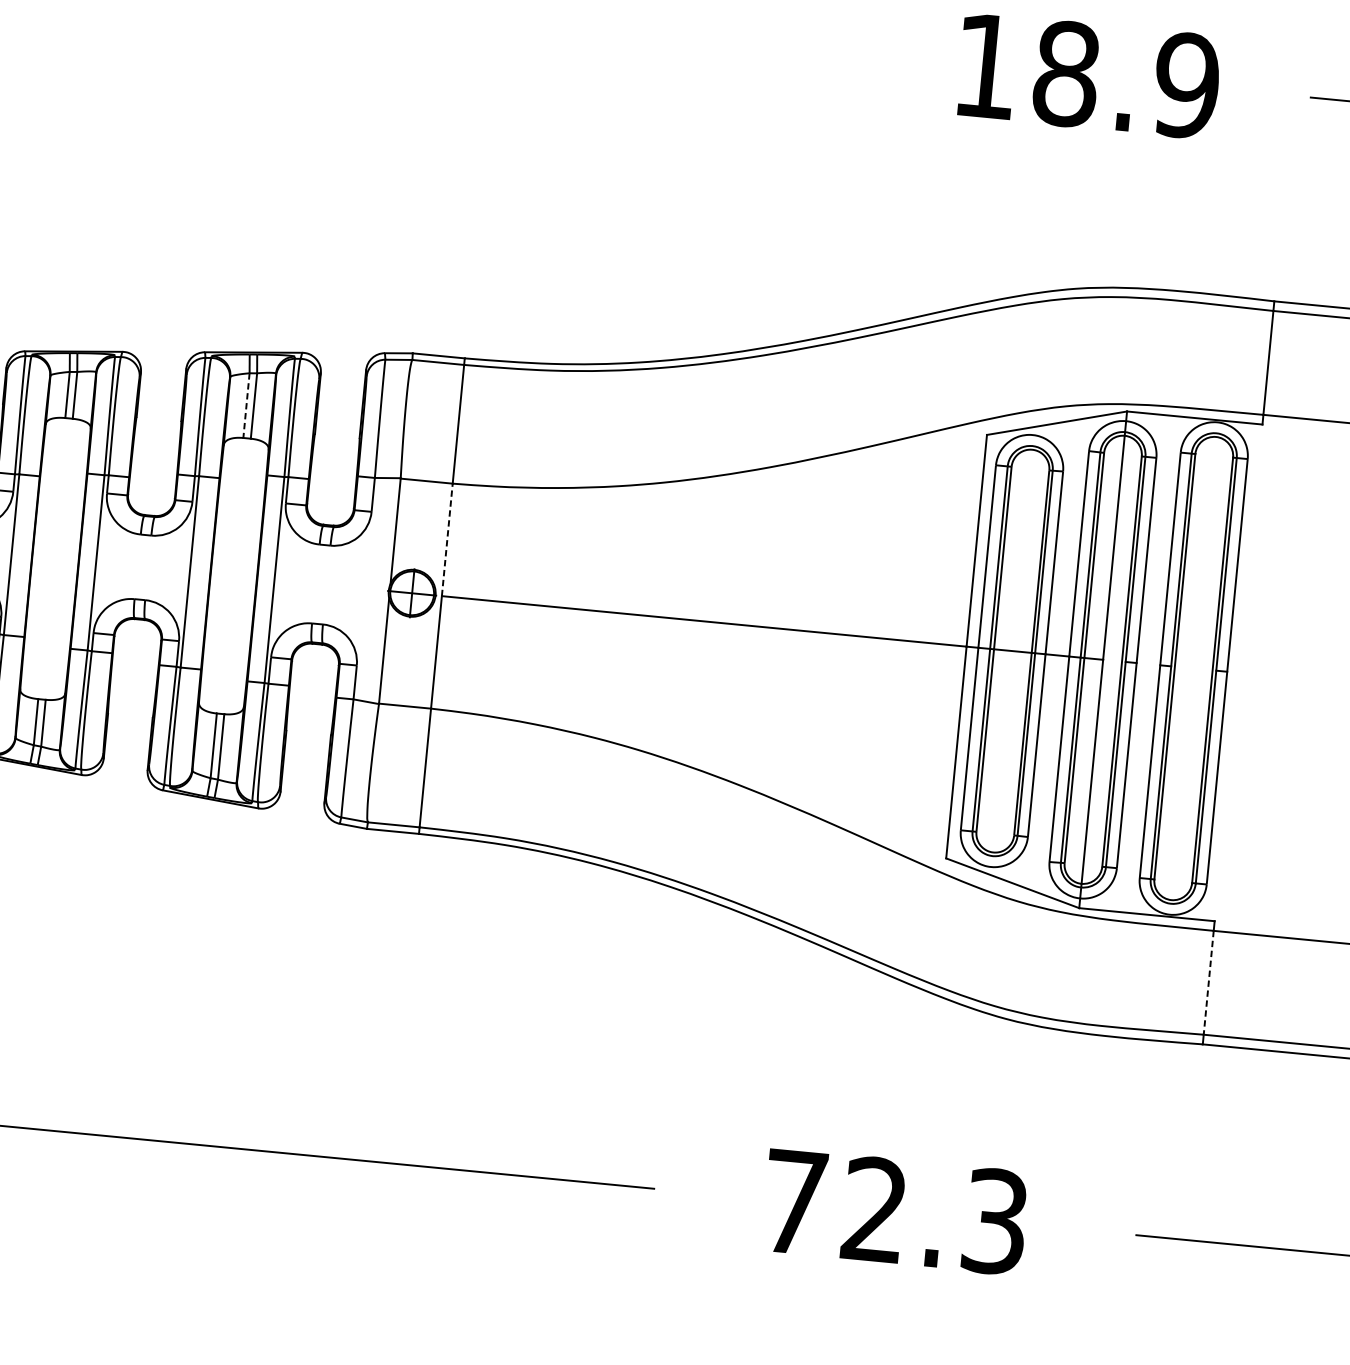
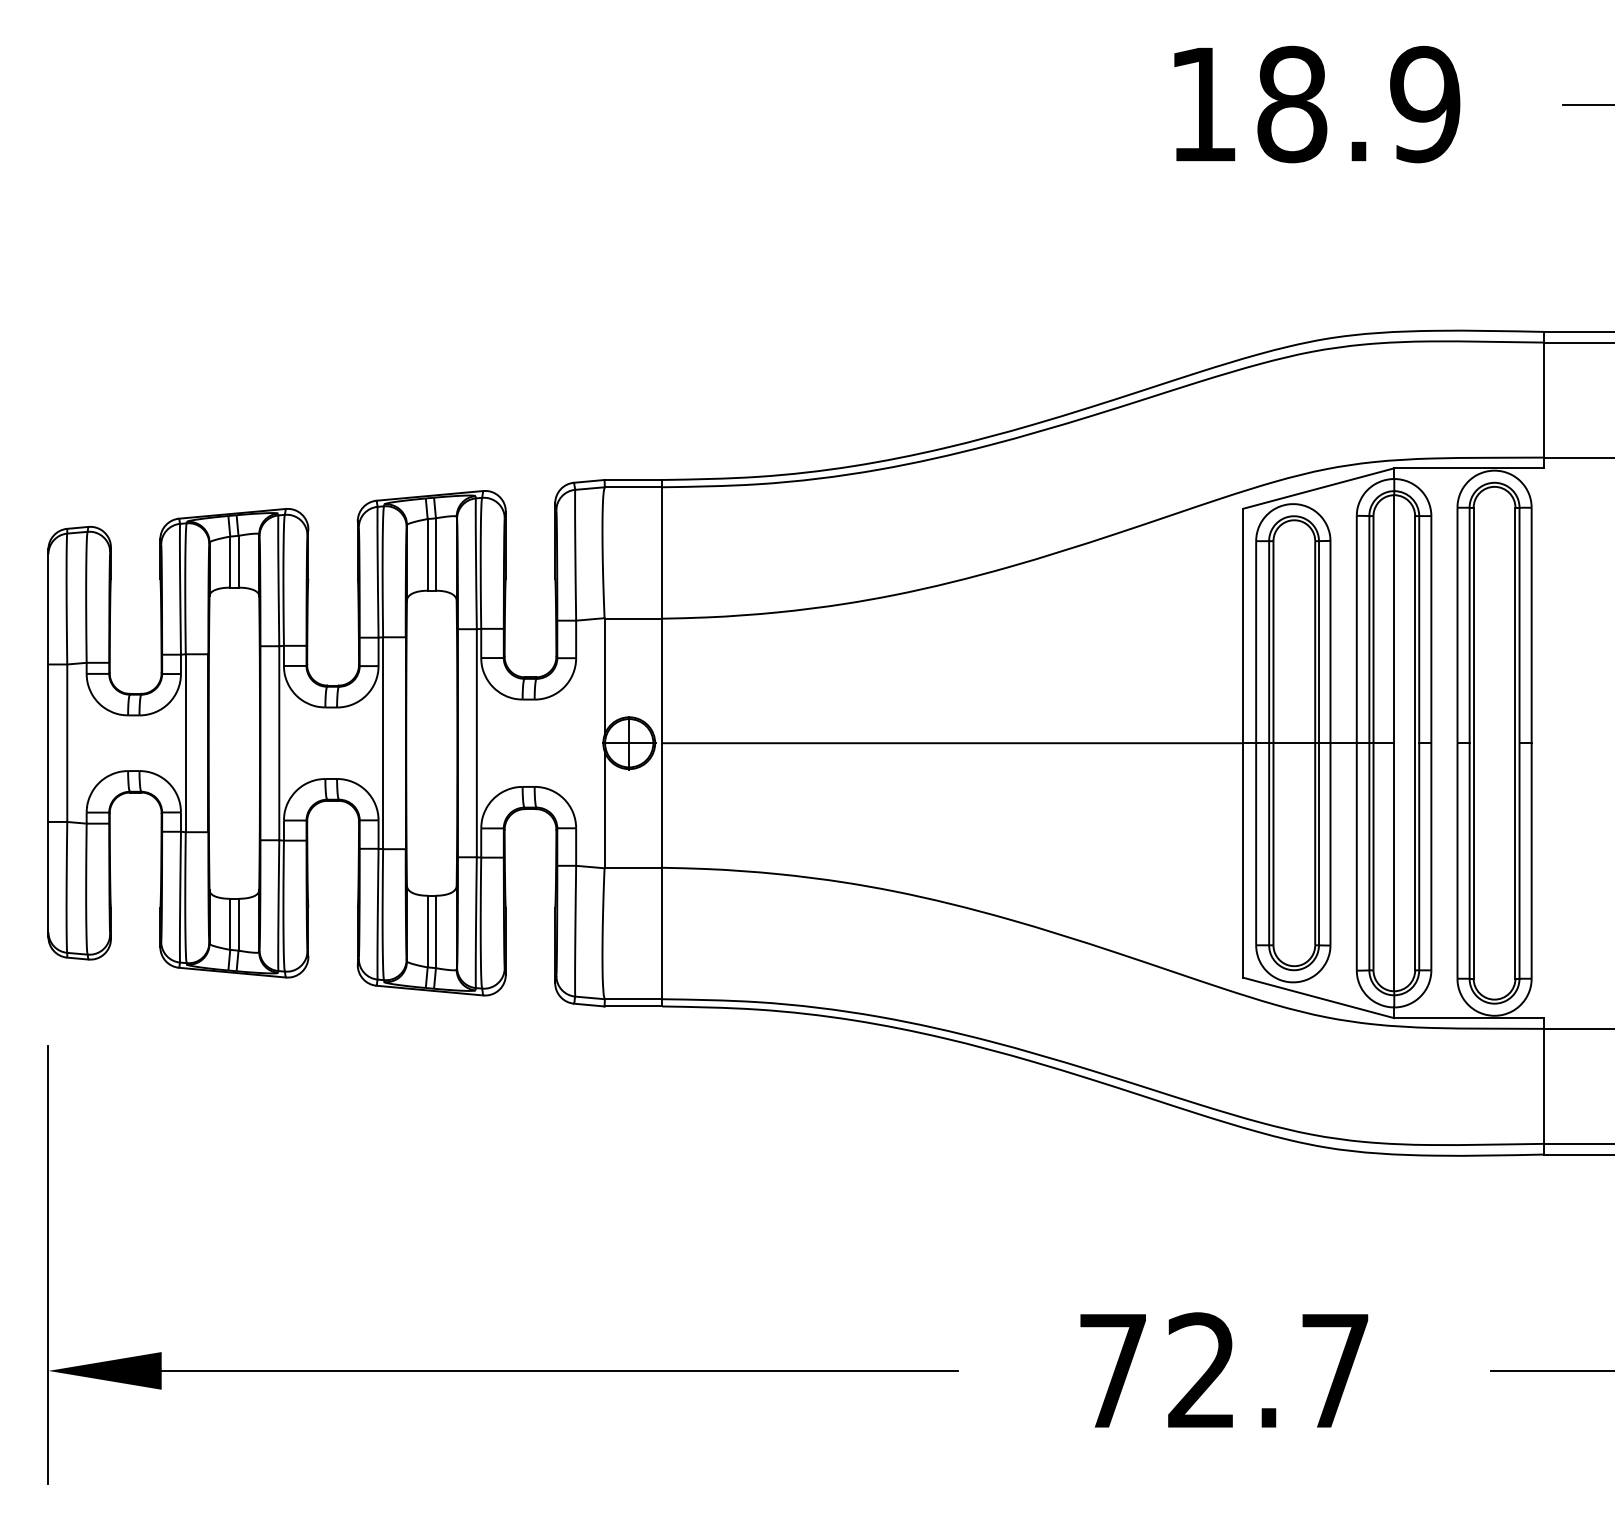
line: (246, 405) -> (427, 554), dashed -> solid
line: (447, 539) -> (662, 680), dashed -> solid
line: (1208, 982) -> (1544, 1086), dashed -> solid
text: (994, 1221) -> (1334, 1370), 72.3 -> 72.7

